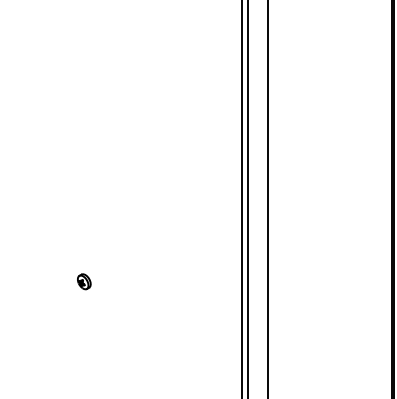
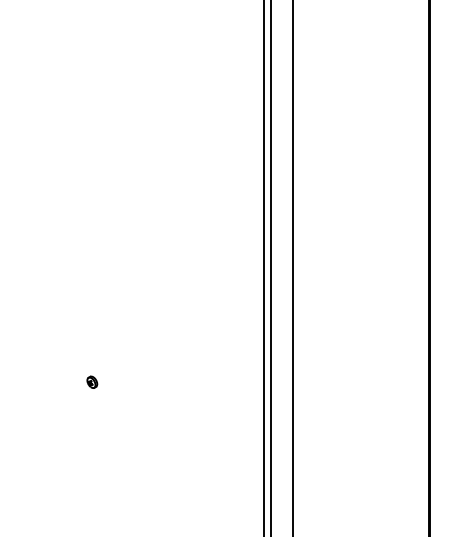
part: (84, 282) -> (92, 382), size x0.7

